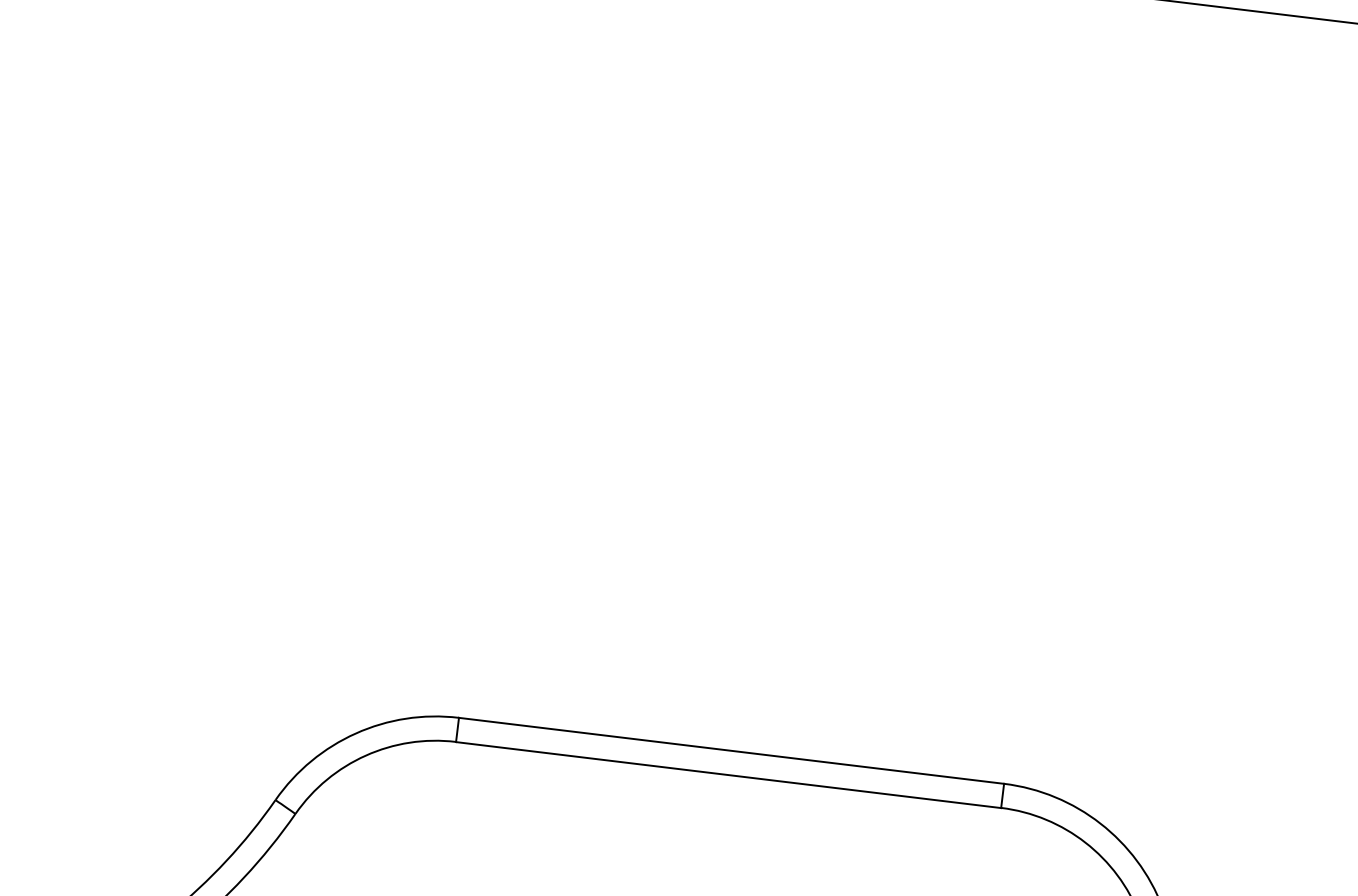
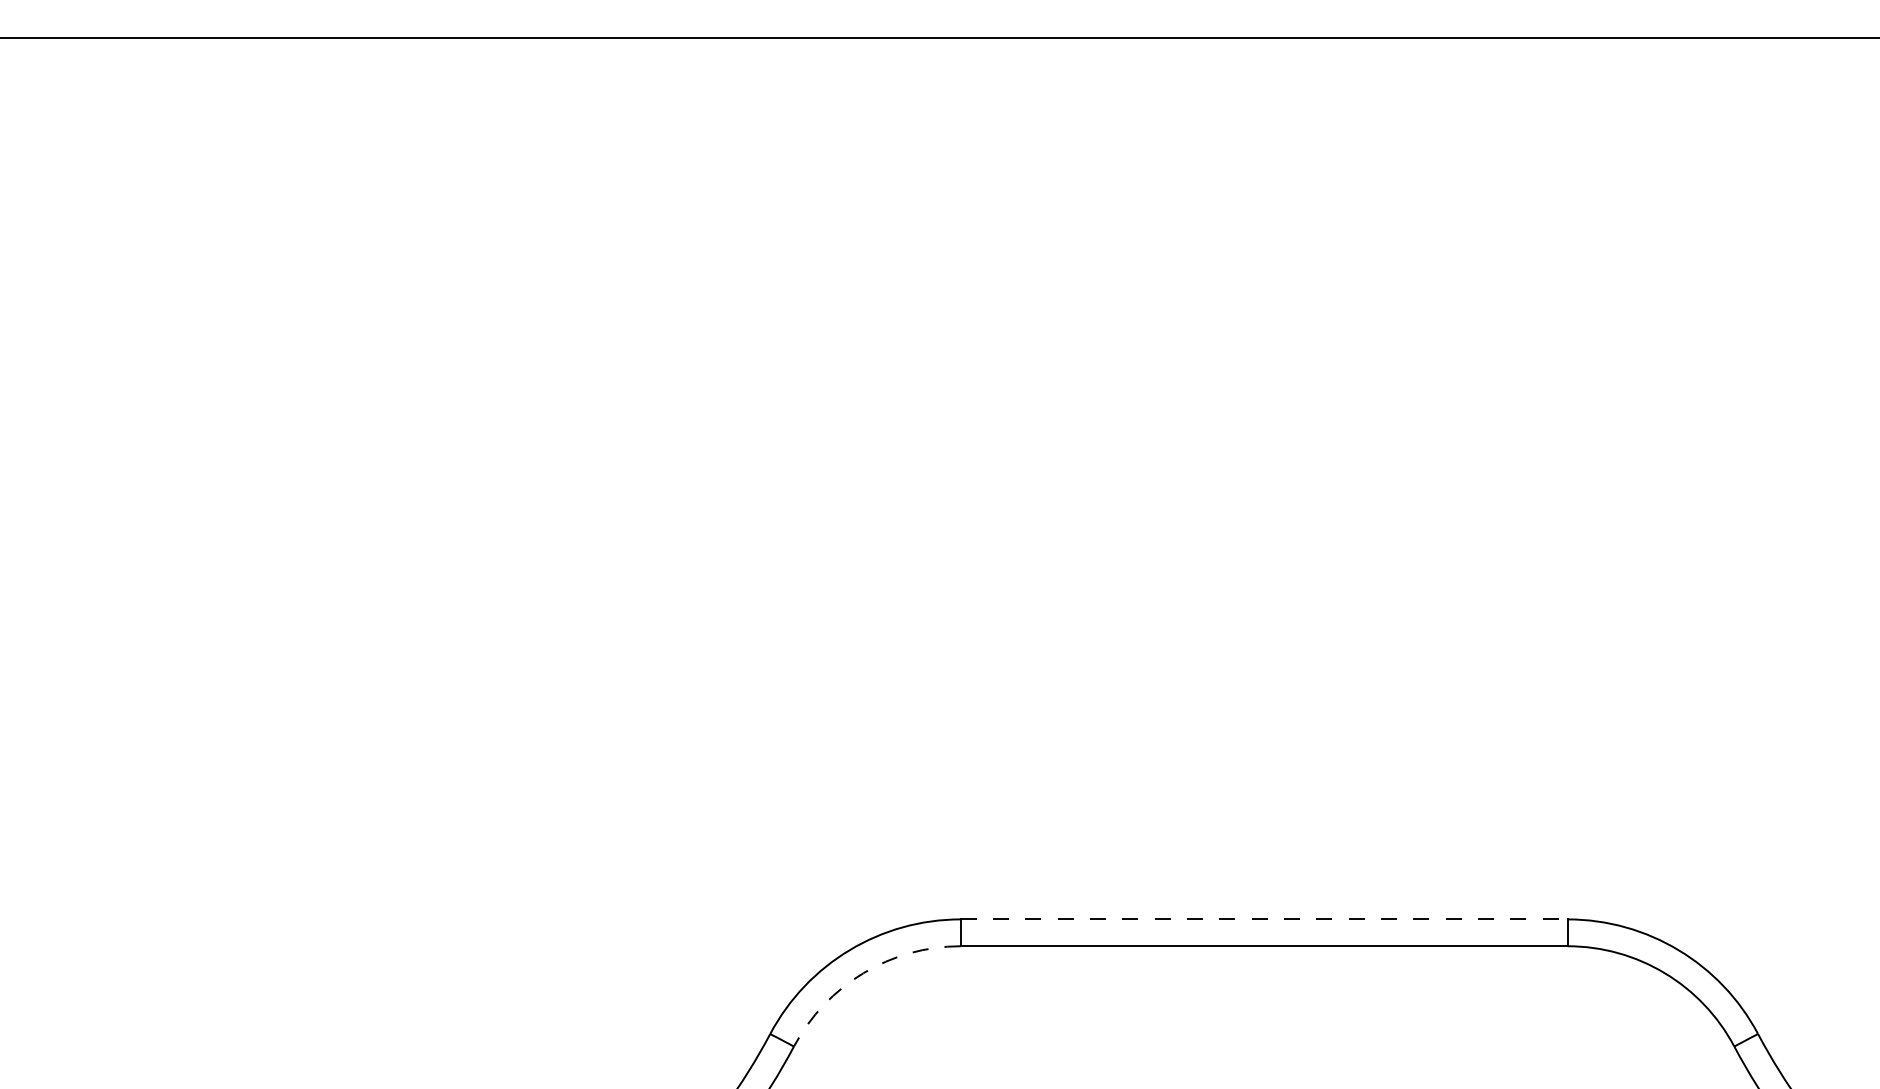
line: (731, 750) -> (1264, 919), solid -> dashed
arc: (365, 755) -> (863, 973), solid -> dashed

